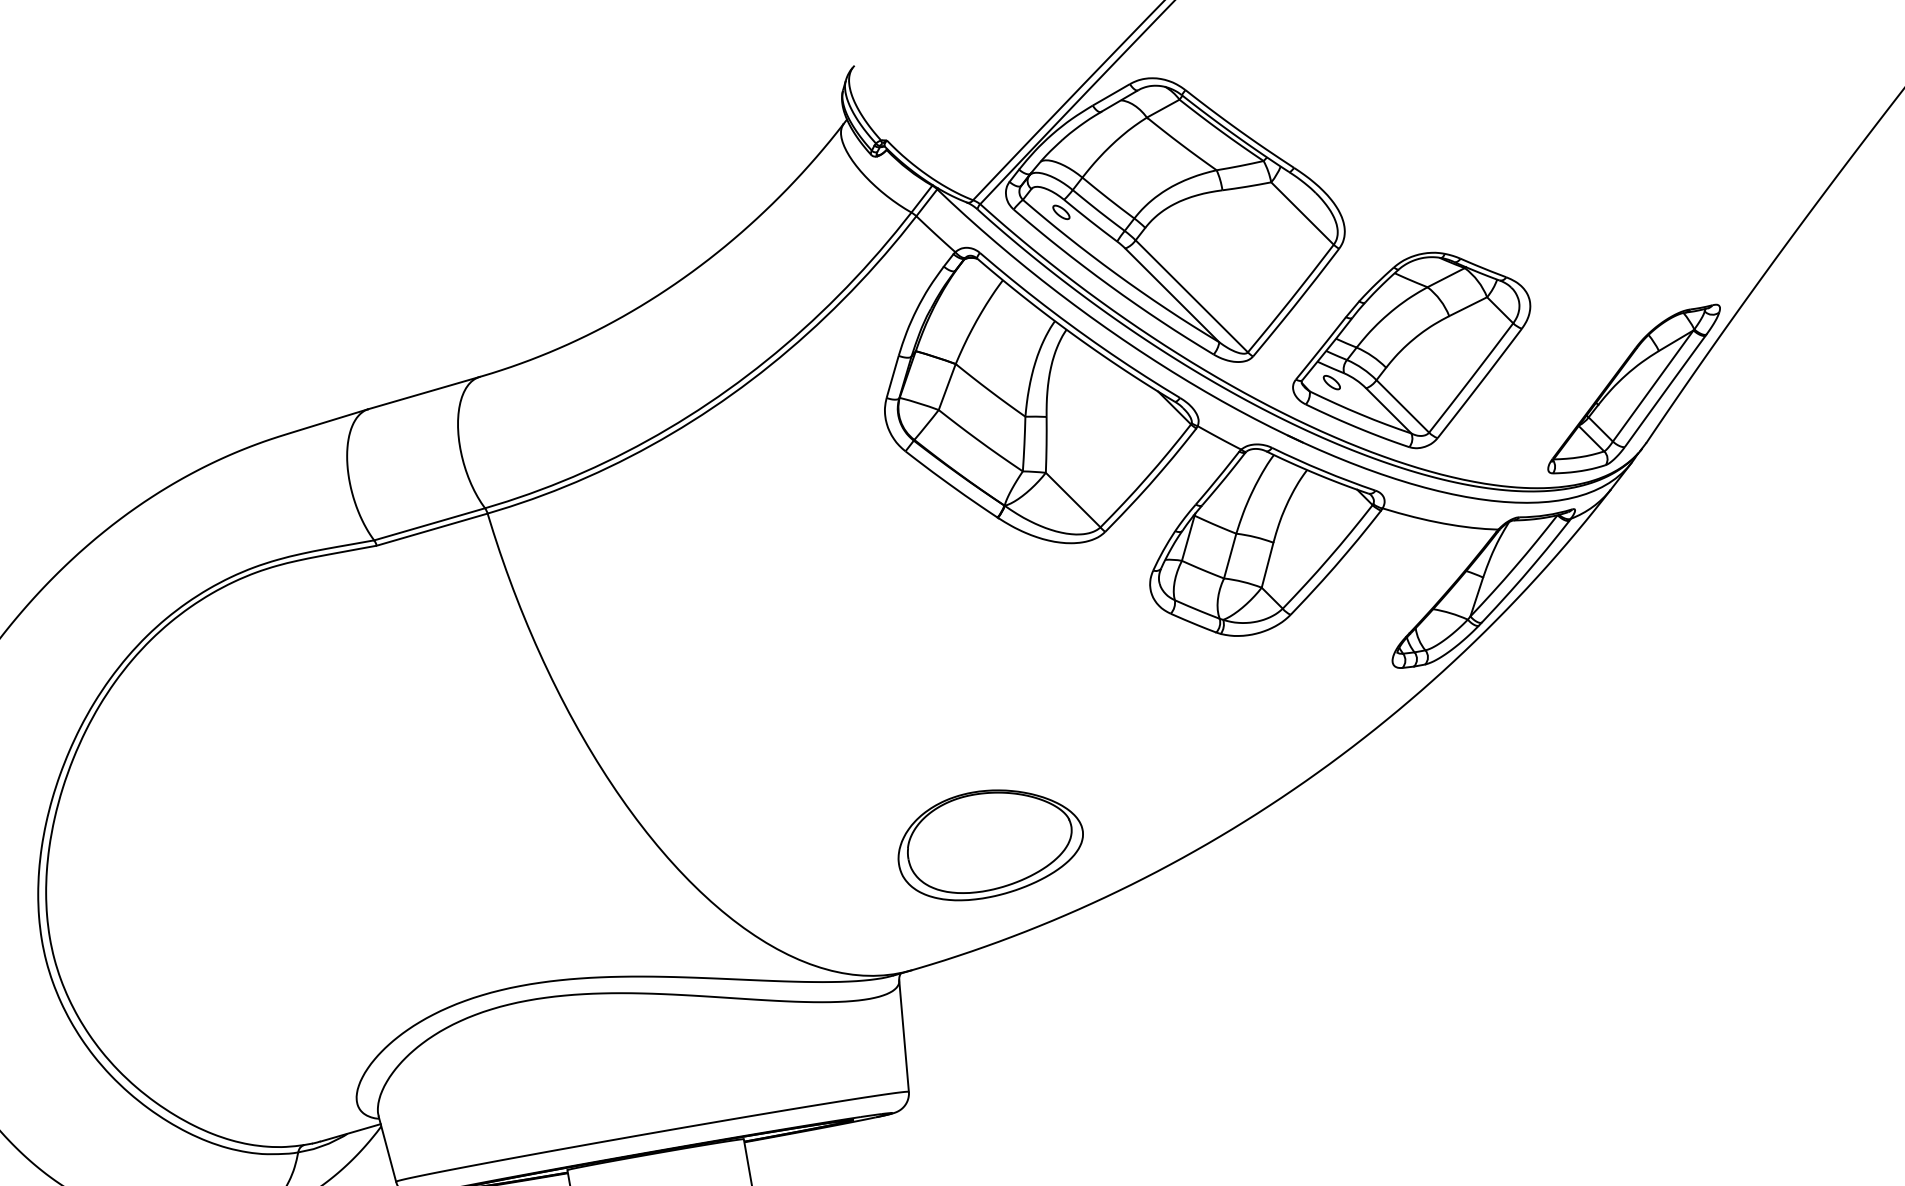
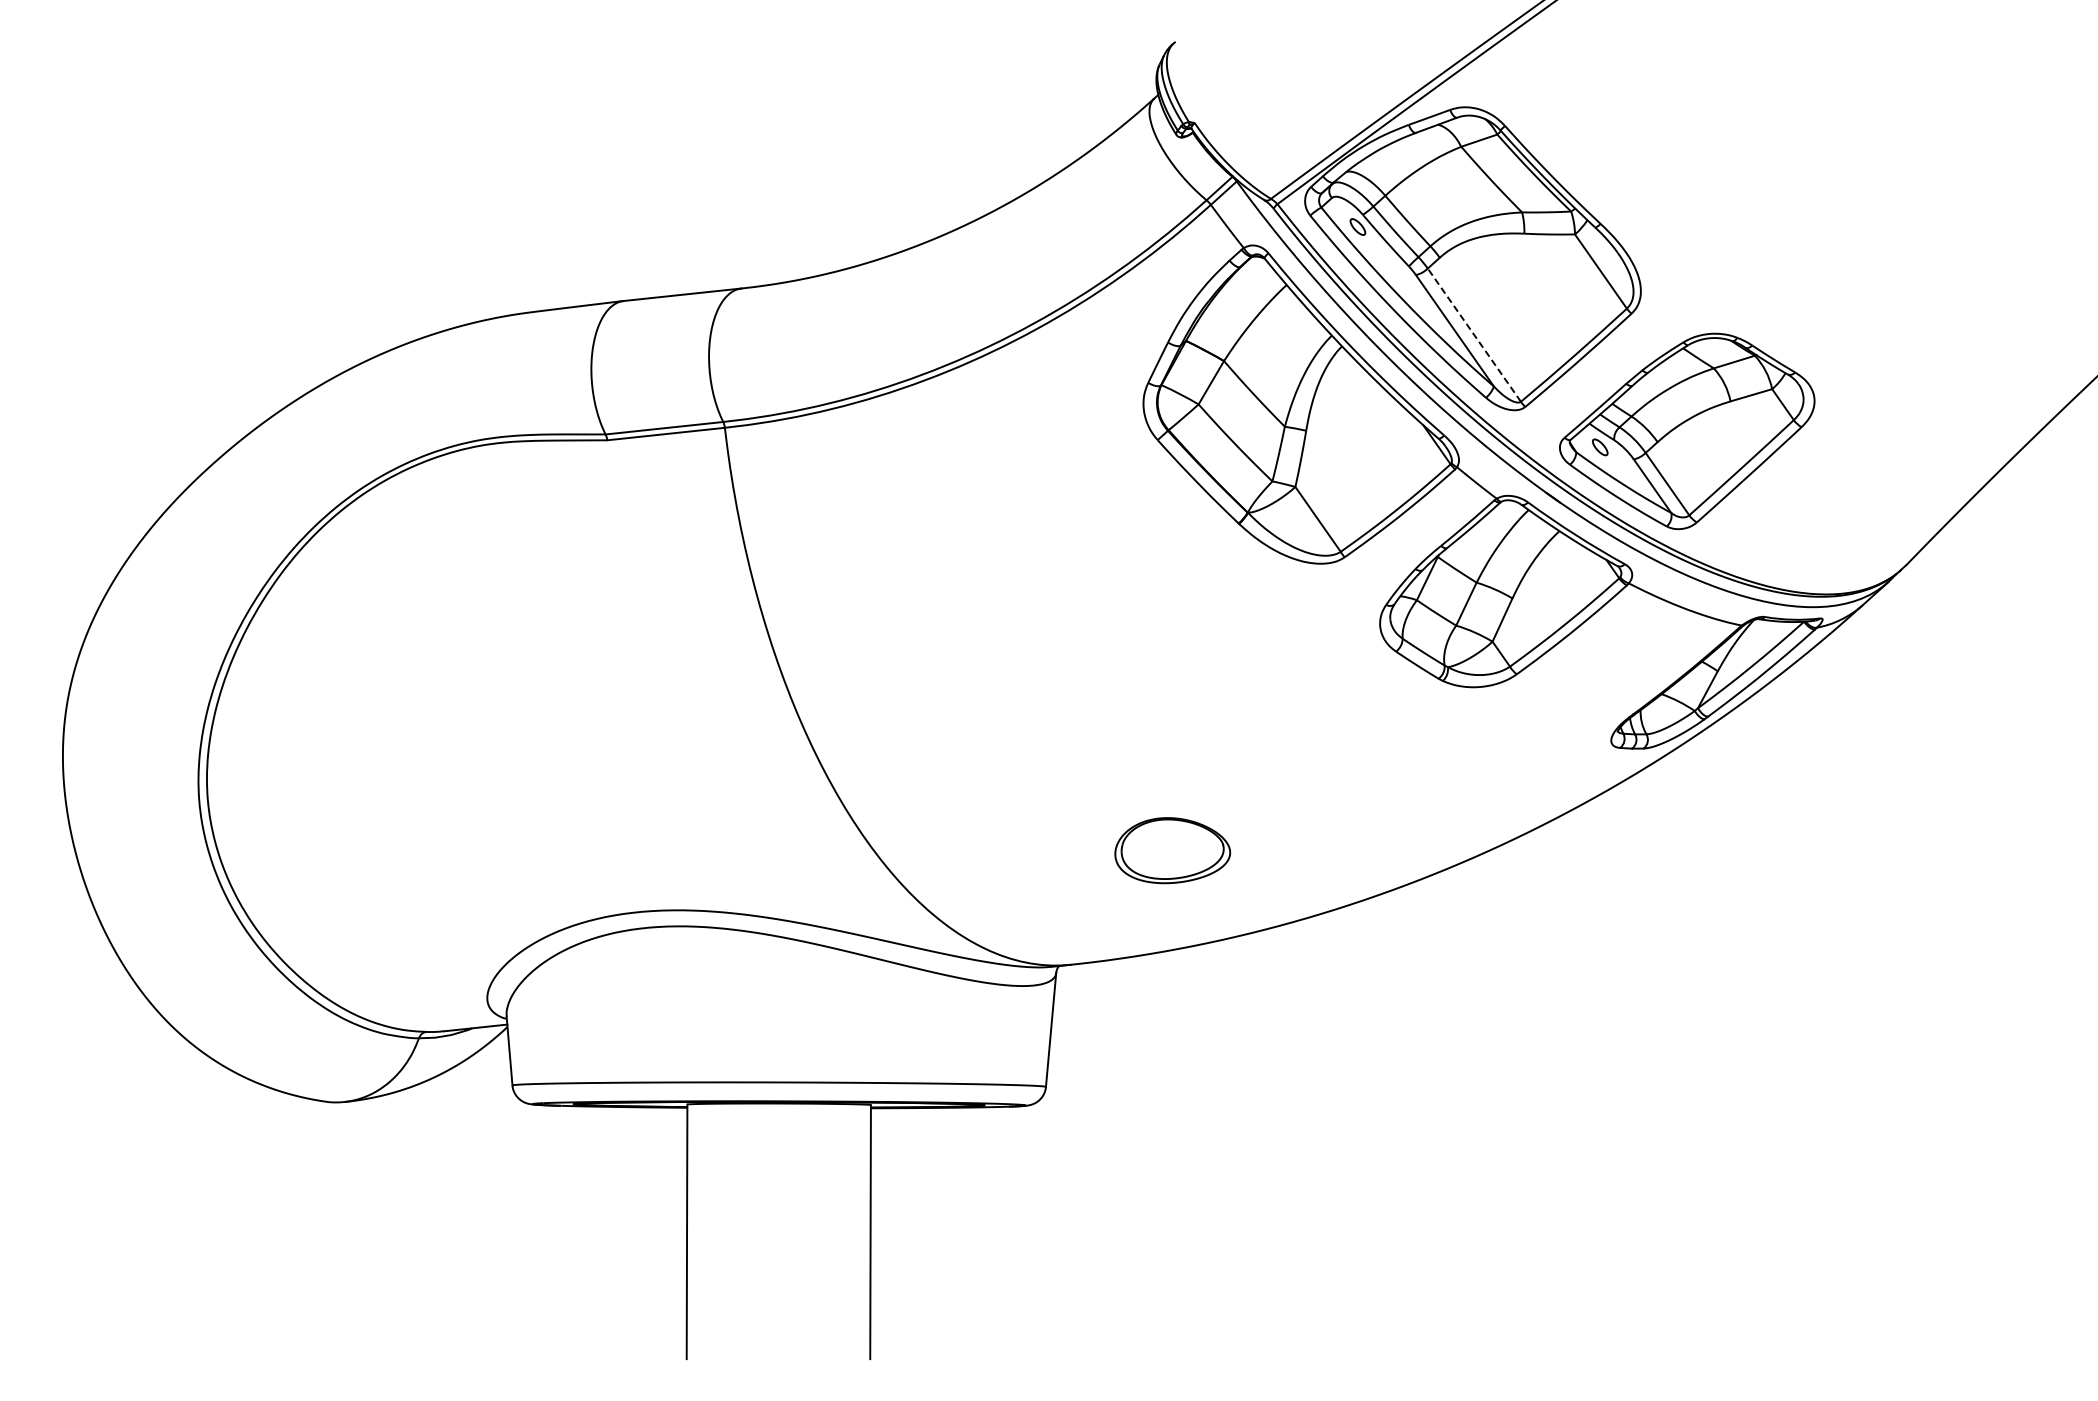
line: (1191, 295) -> (1474, 334), solid -> dashed
part: (1634, 390) -> (1904, 509), removed
part: (989, 843) -> (1172, 850), size x0.6

